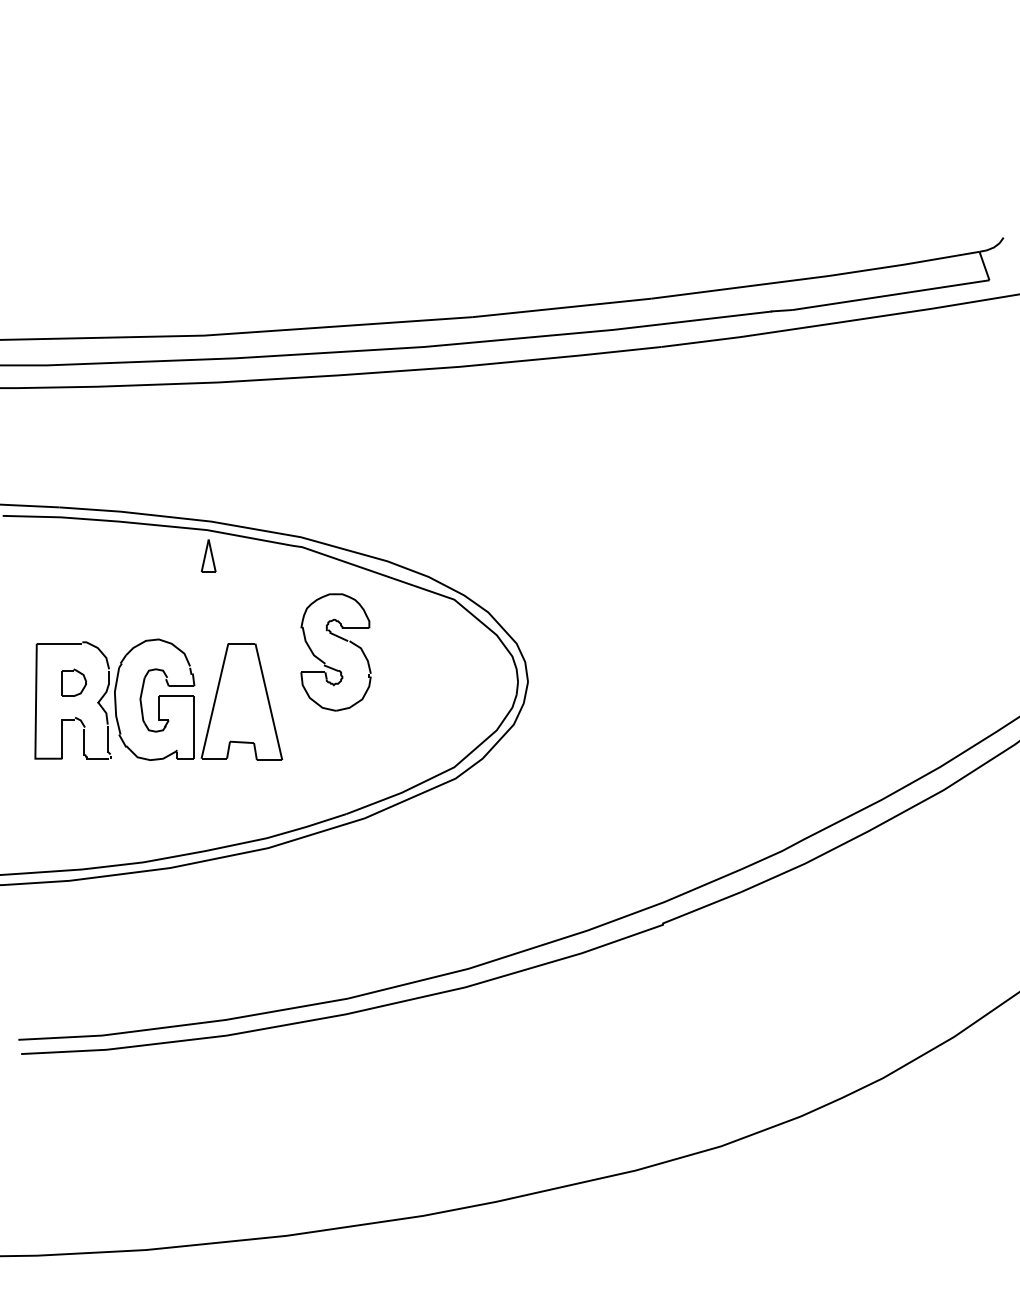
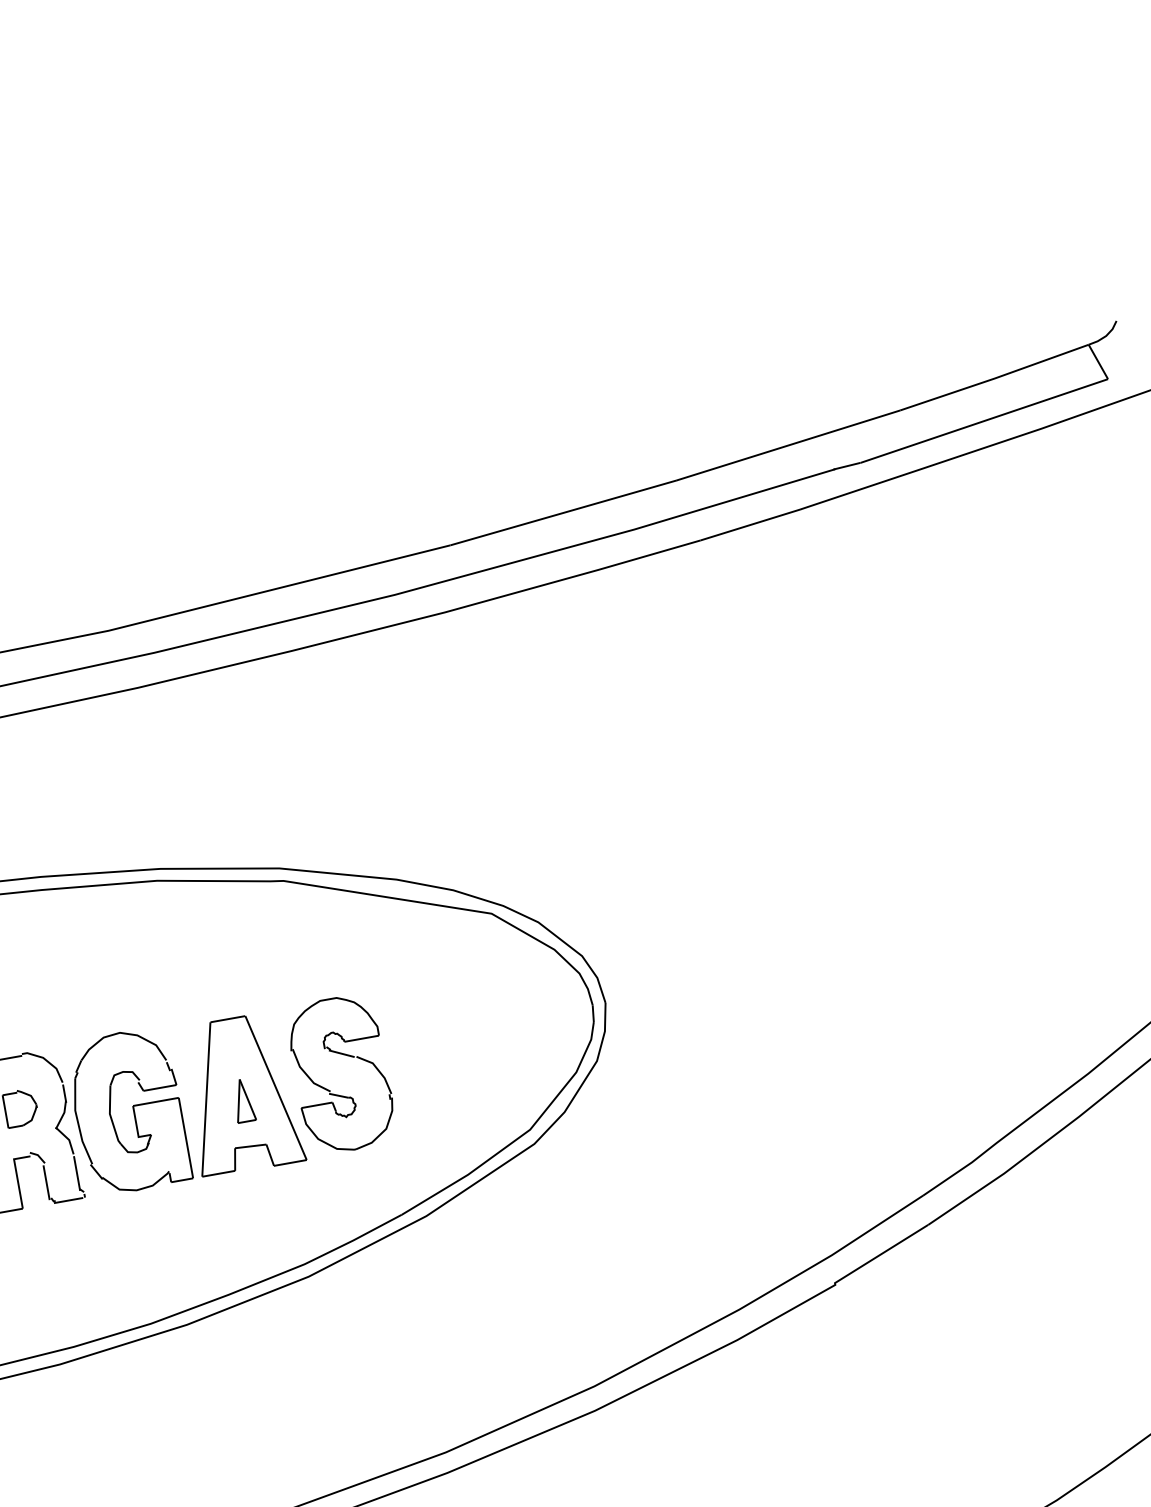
part: (208, 555) -> (243, 1100), moved
part: (335, 652) -> (340, 1074), moved

